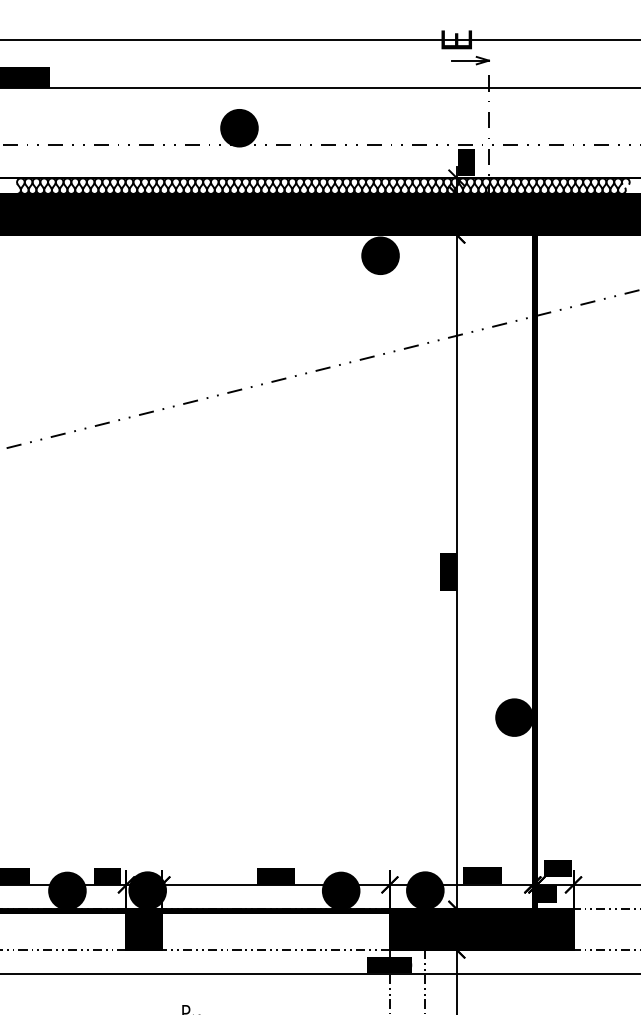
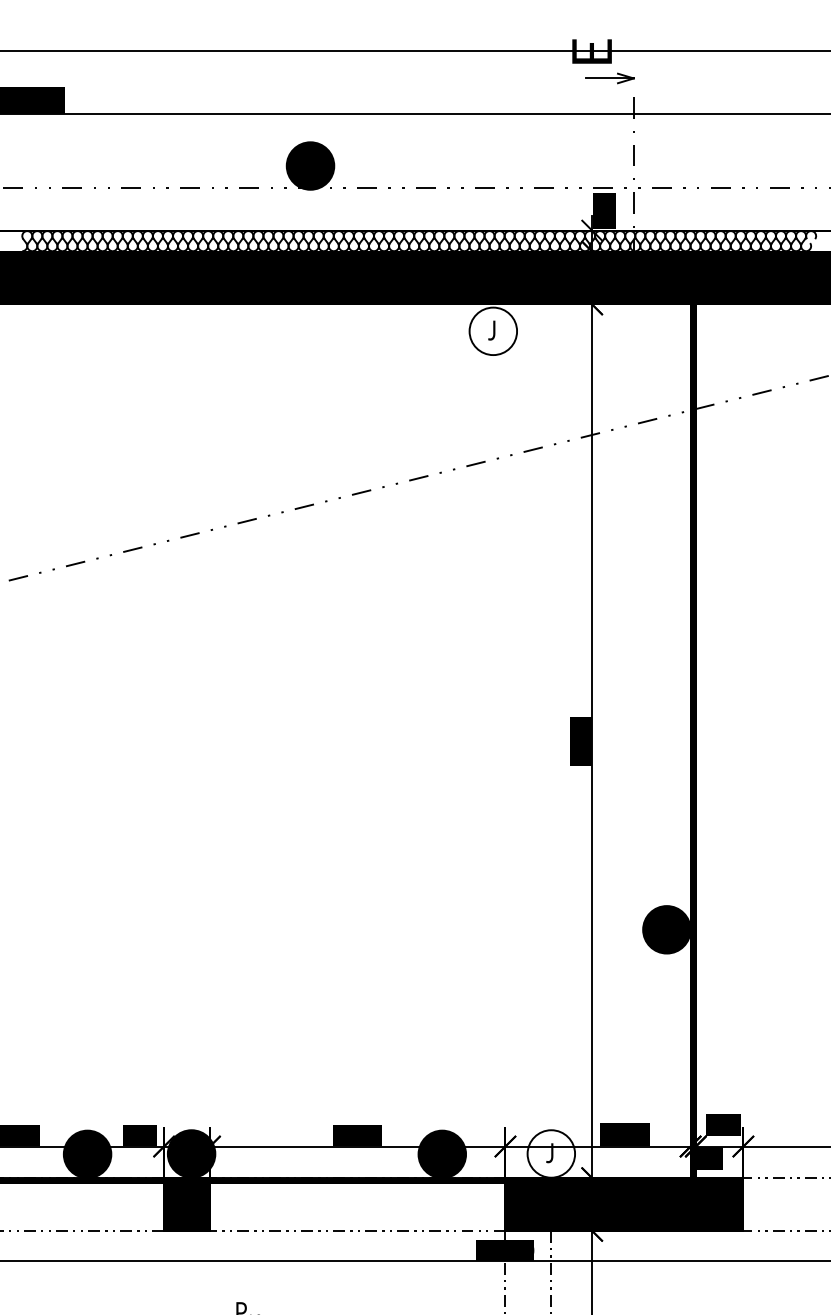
fill: (380, 255) -> (493, 330), removed
fill: (425, 890) -> (551, 1153), removed

